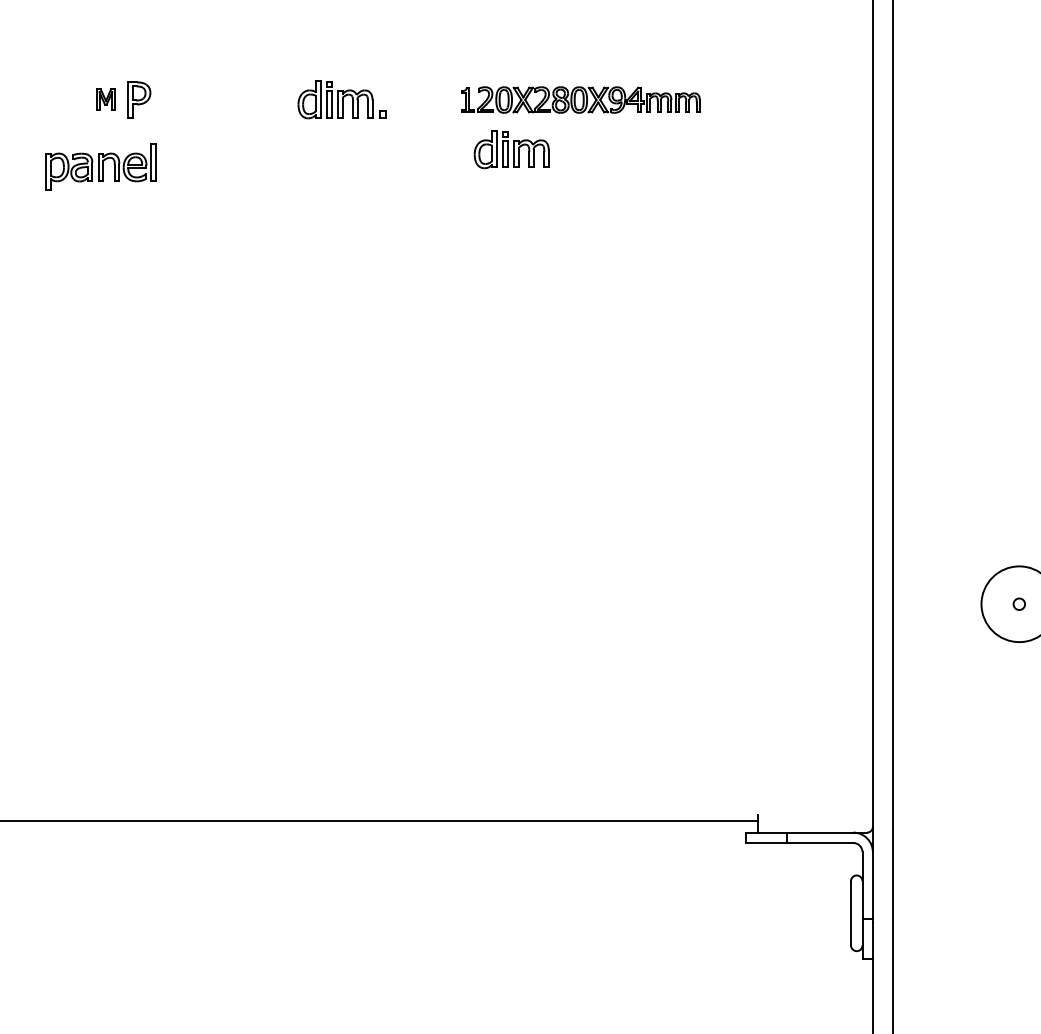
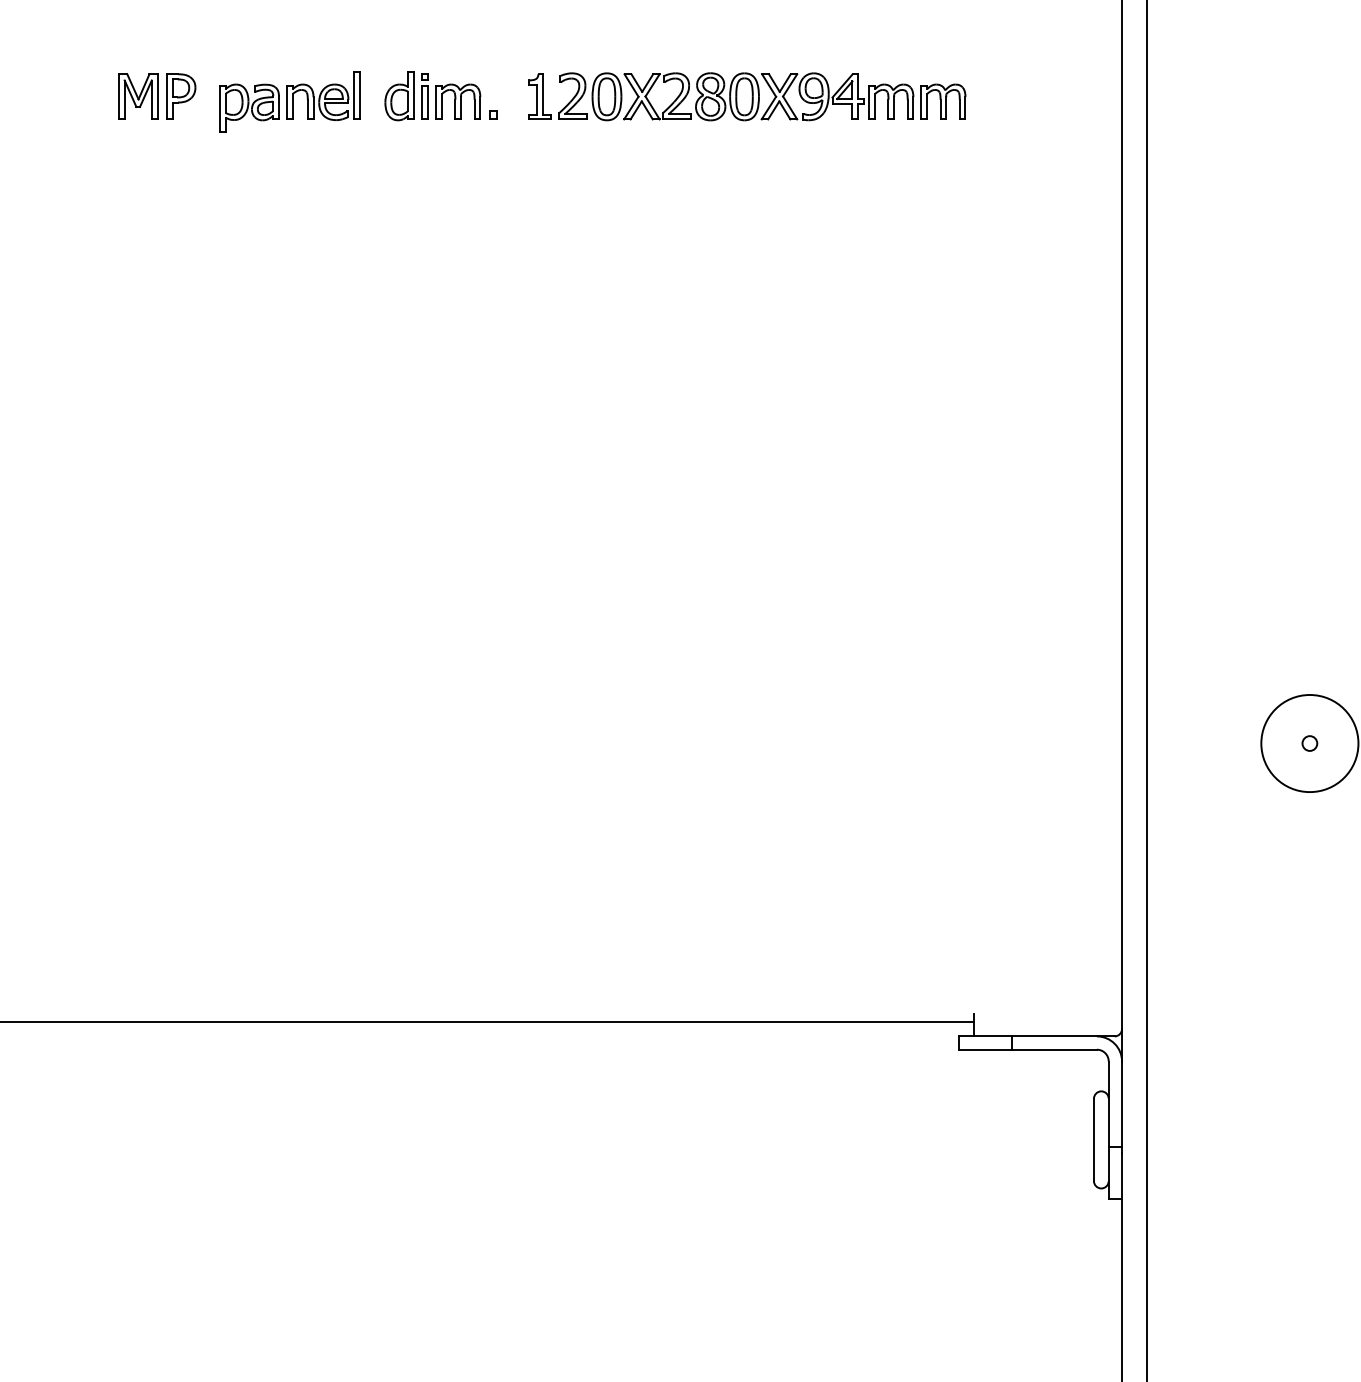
part: (106, 99) -> (138, 96), size x1.67
part: (580, 99) -> (747, 96), size x1.43
part: (511, 149) -> (658, 160), removed
part: (100, 166) -> (289, 101), moved

